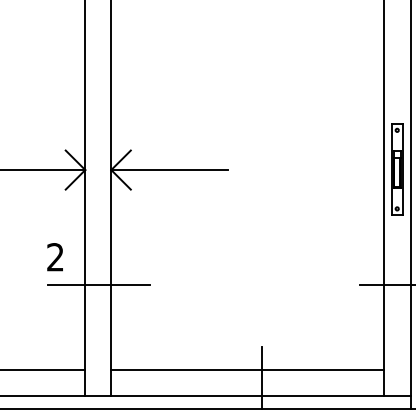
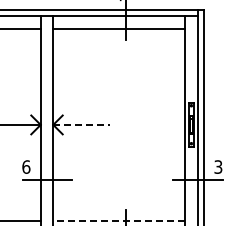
line: (169, 169) -> (81, 124), solid -> dashed
text: (55, 256) -> (26, 166), 2 -> 6
line: (248, 369) -> (119, 221), solid -> dashed

